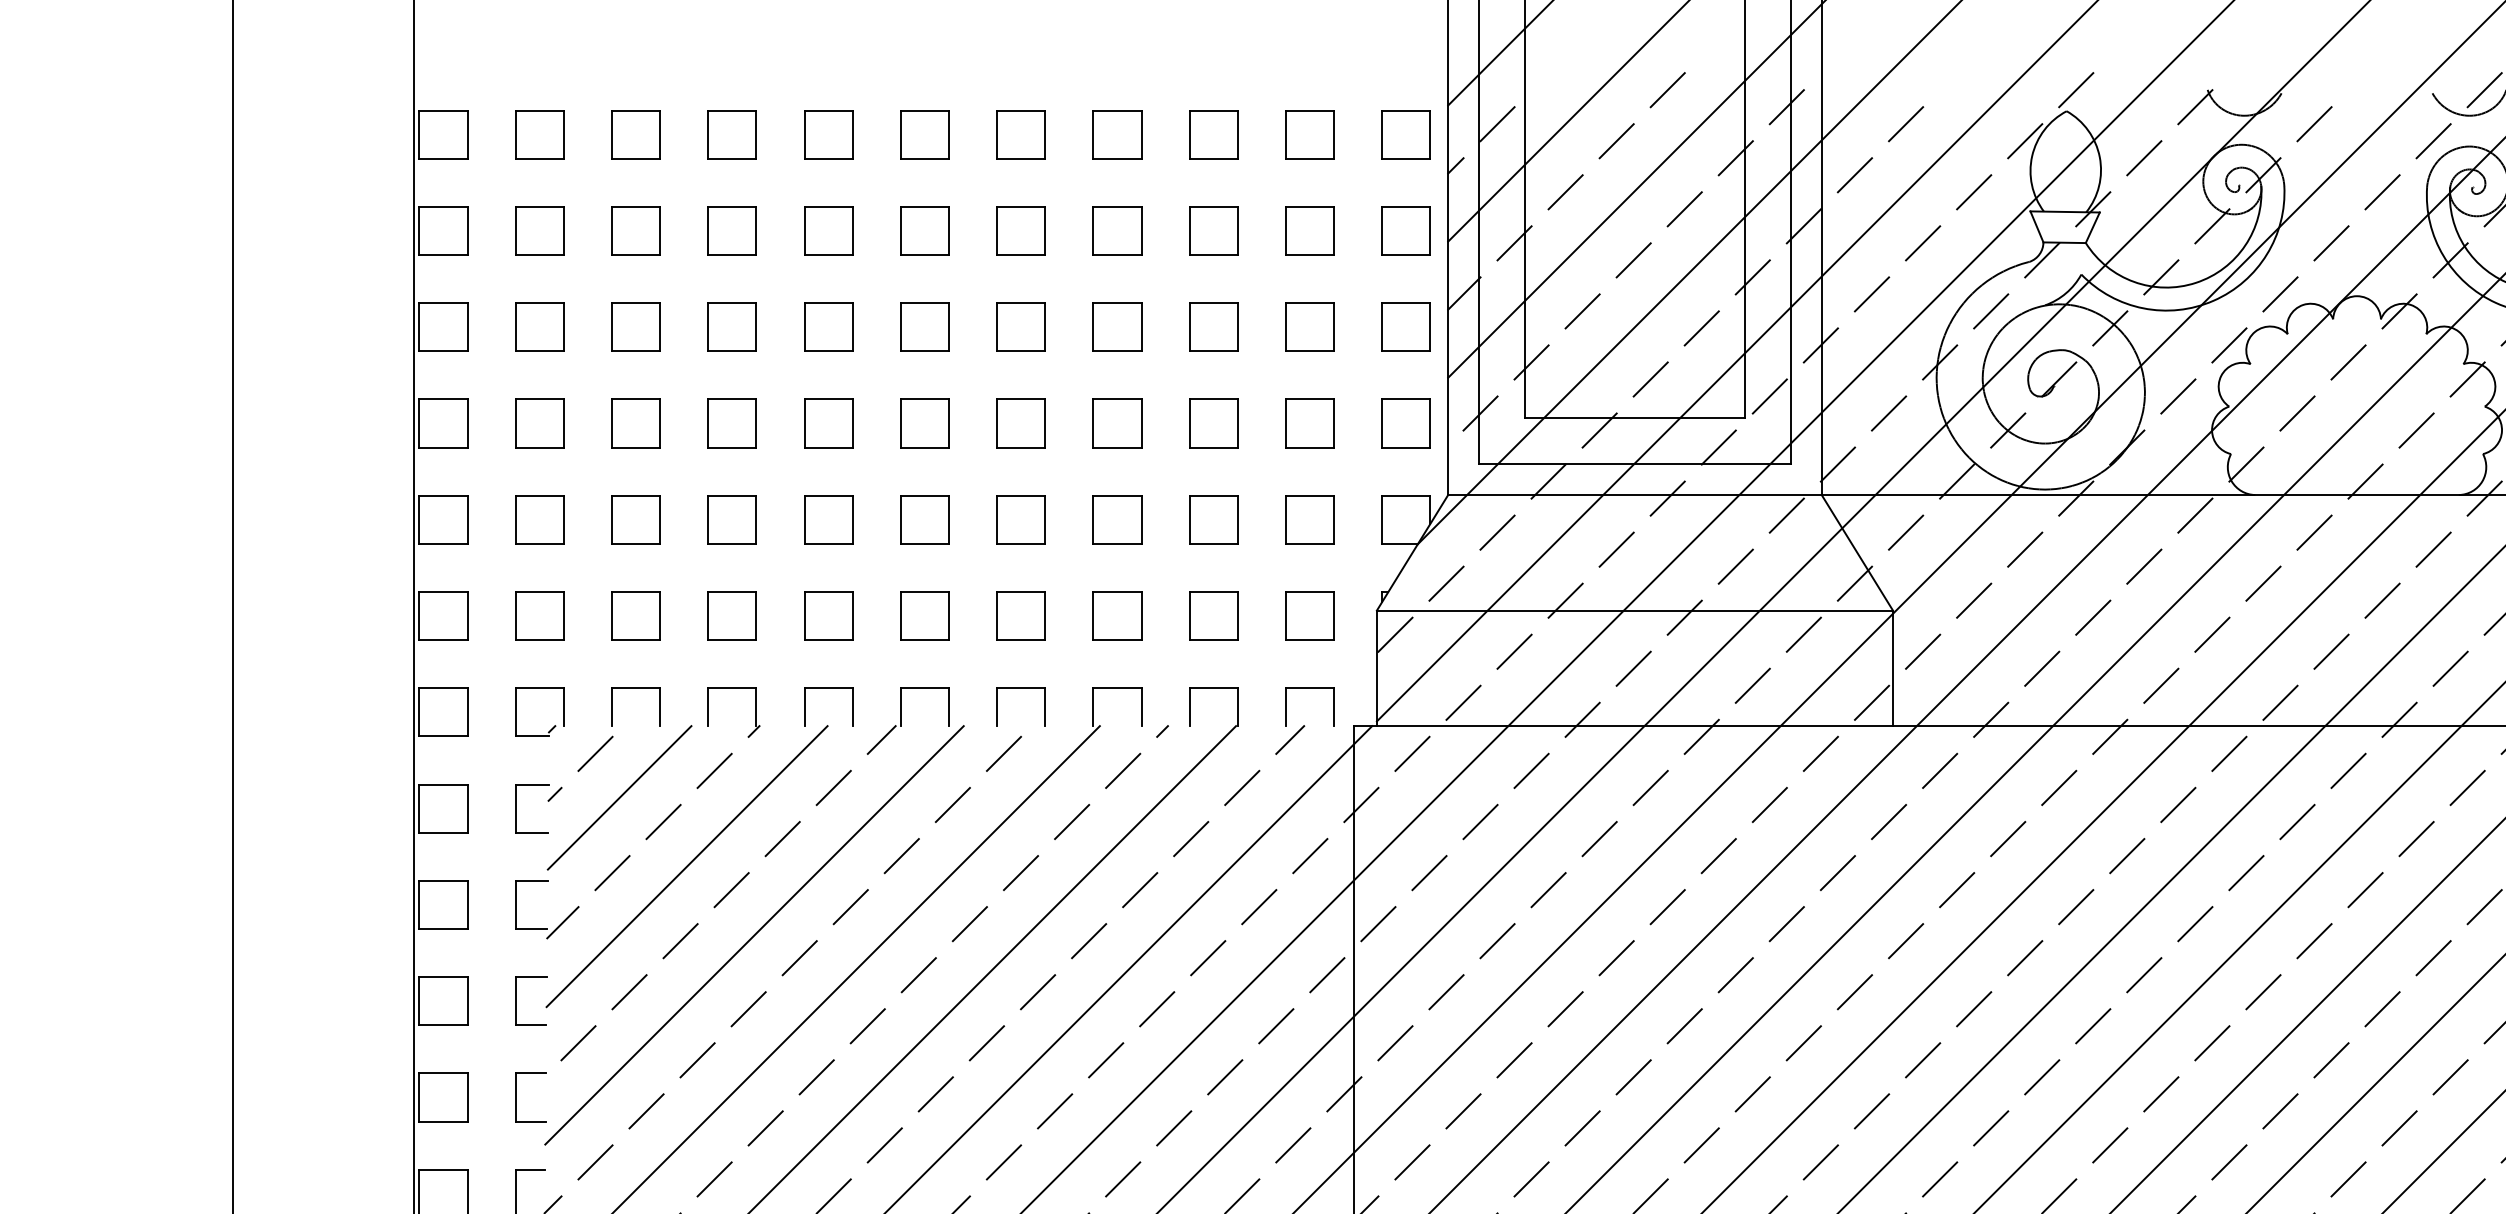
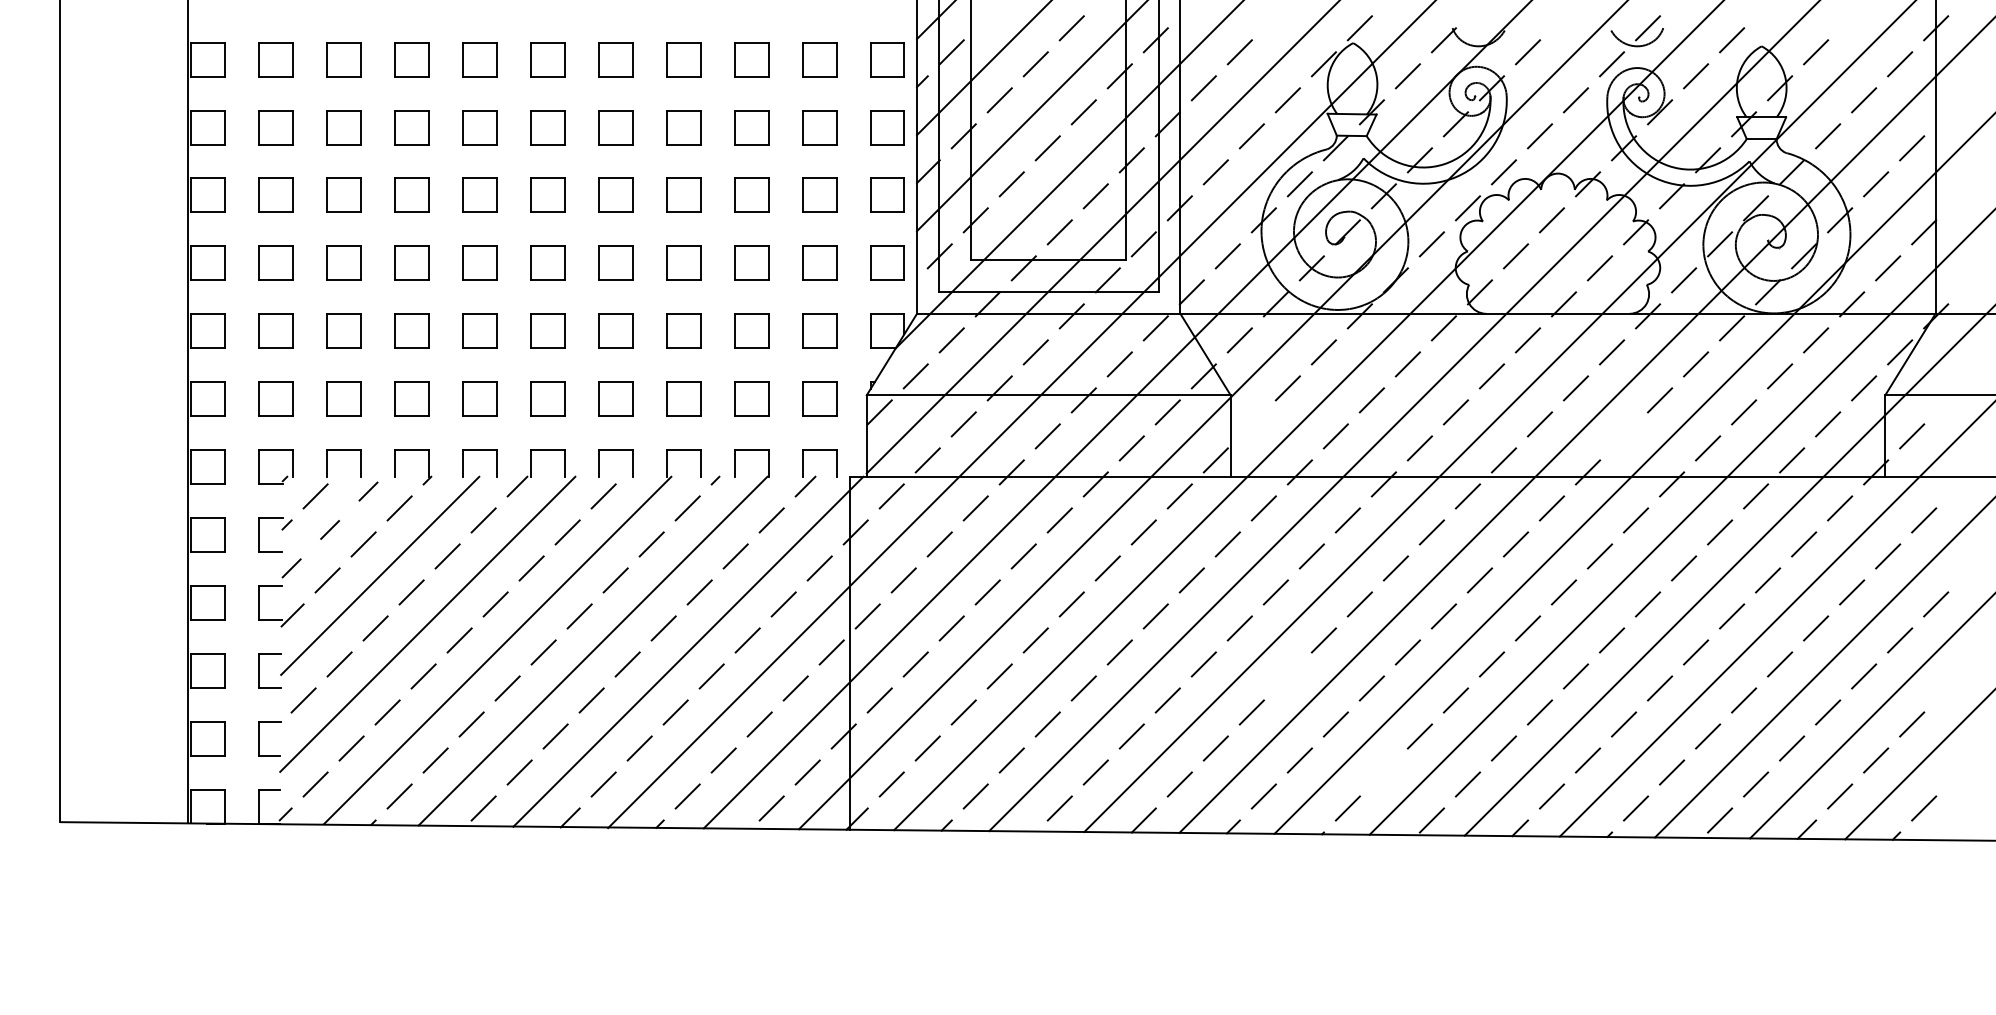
line: (1922, 651) -> (1251, 424), removed
line: (2451, 668) -> (1624, 436), removed
line: (619, 798) -> (332, 527), solid -> dashed
line: (1973, 1009) -> (1287, 676), removed
line: (2109, 1145) -> (1383, 772), removed

